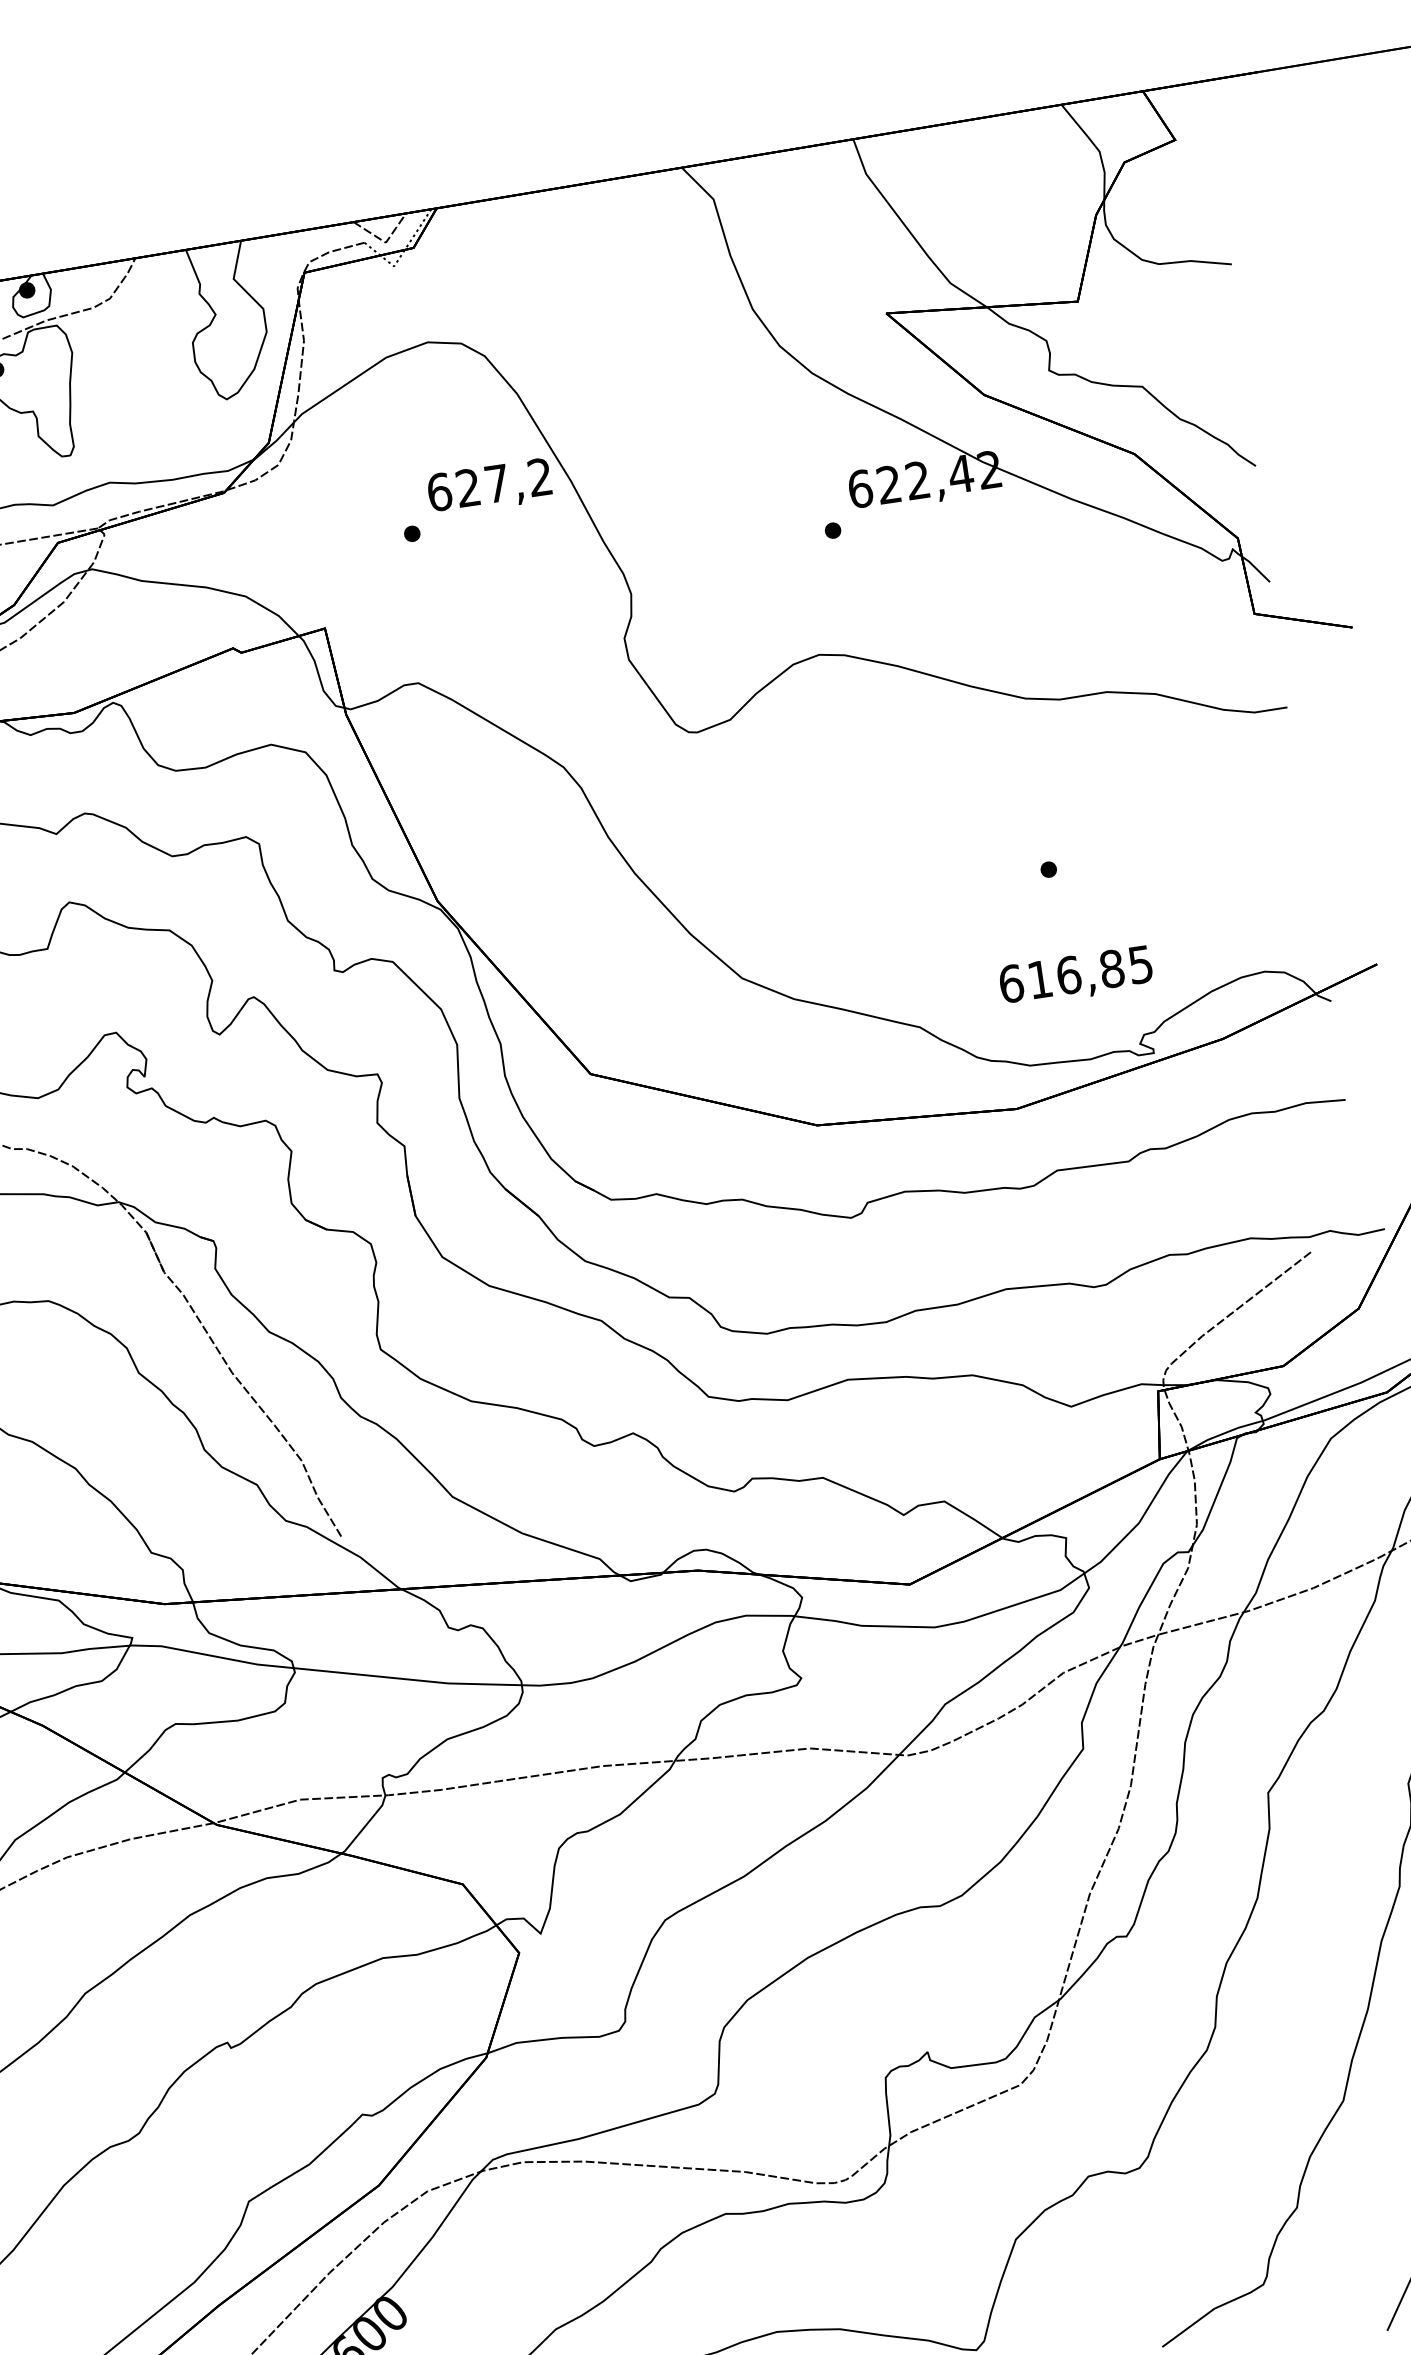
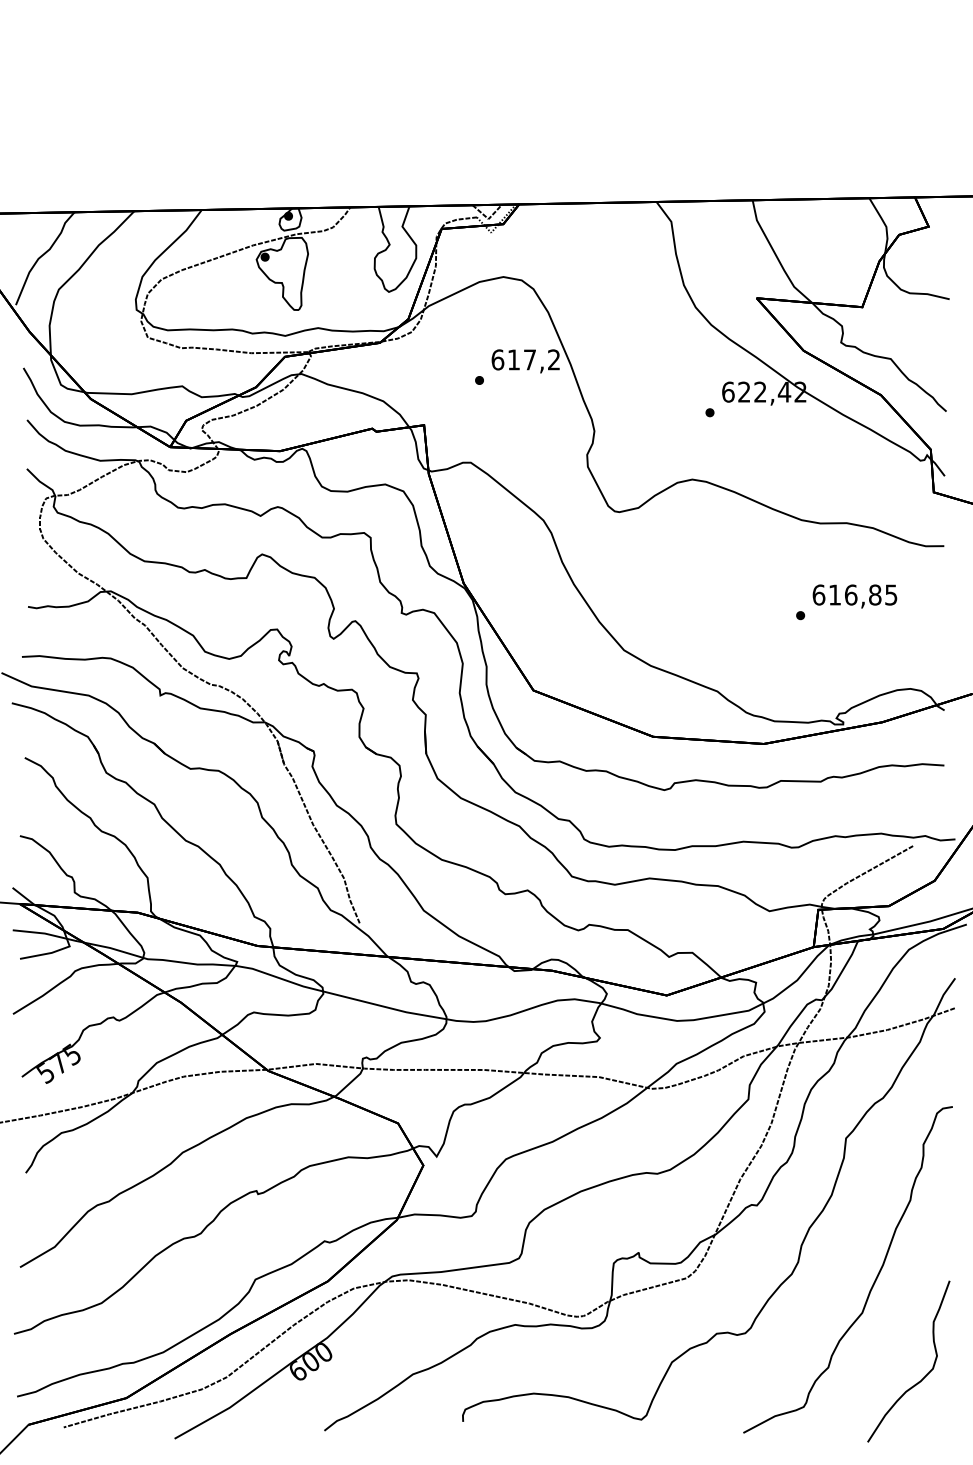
text: (467, 487) -> (513, 359), 627,2 -> 617,2
text: (1075, 977) -> (854, 596), moved

